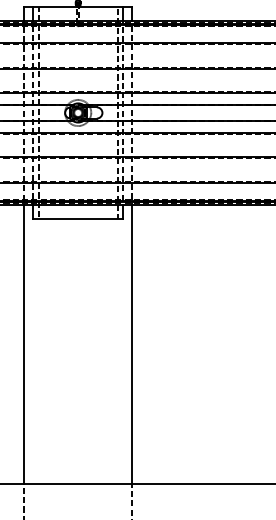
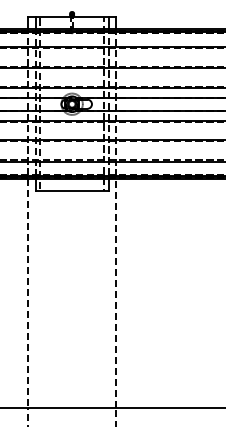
line: (132, 344) -> (116, 293), solid -> dashed
line: (23, 345) -> (27, 294), solid -> dashed

